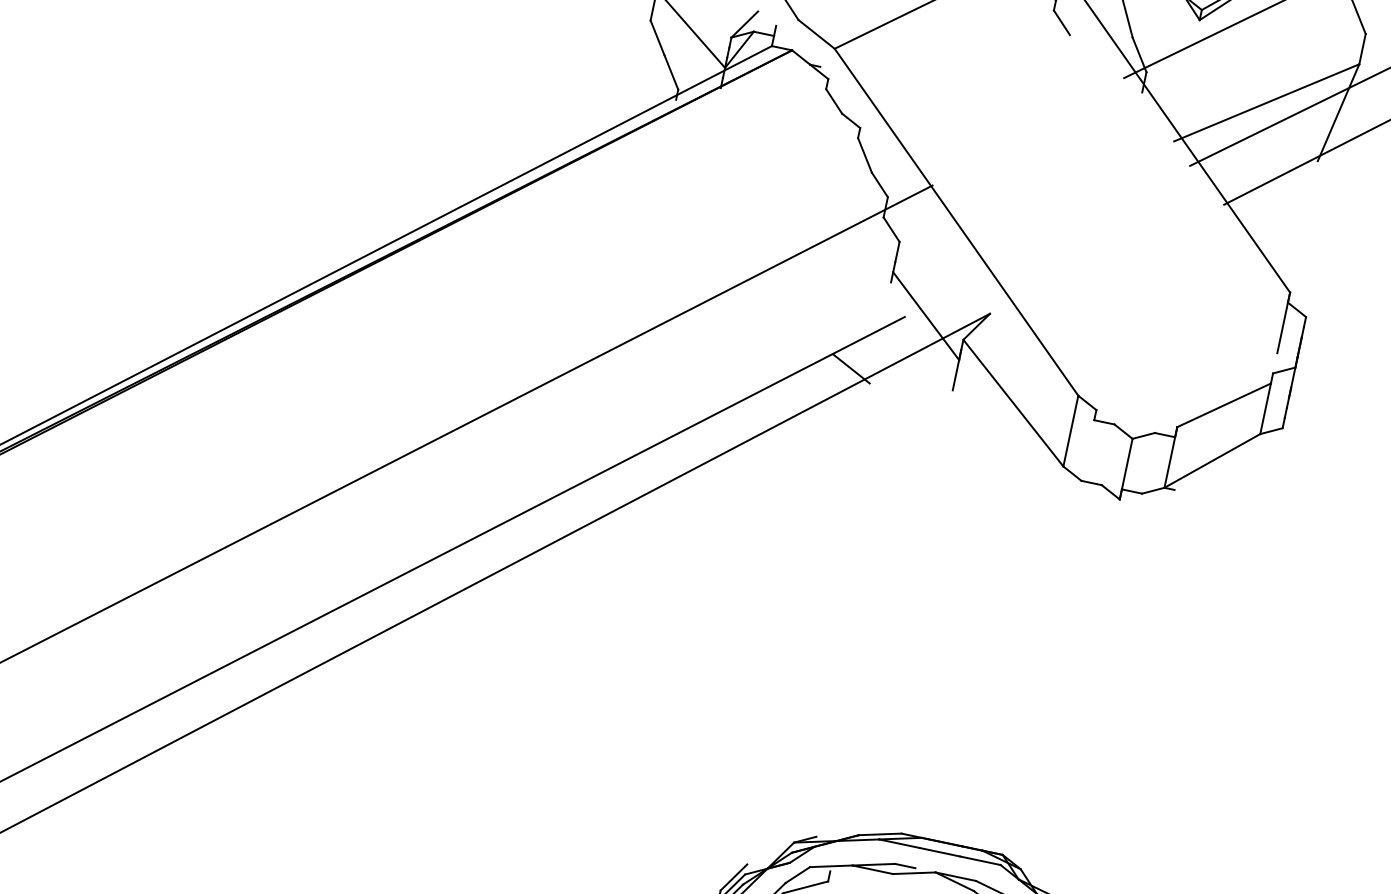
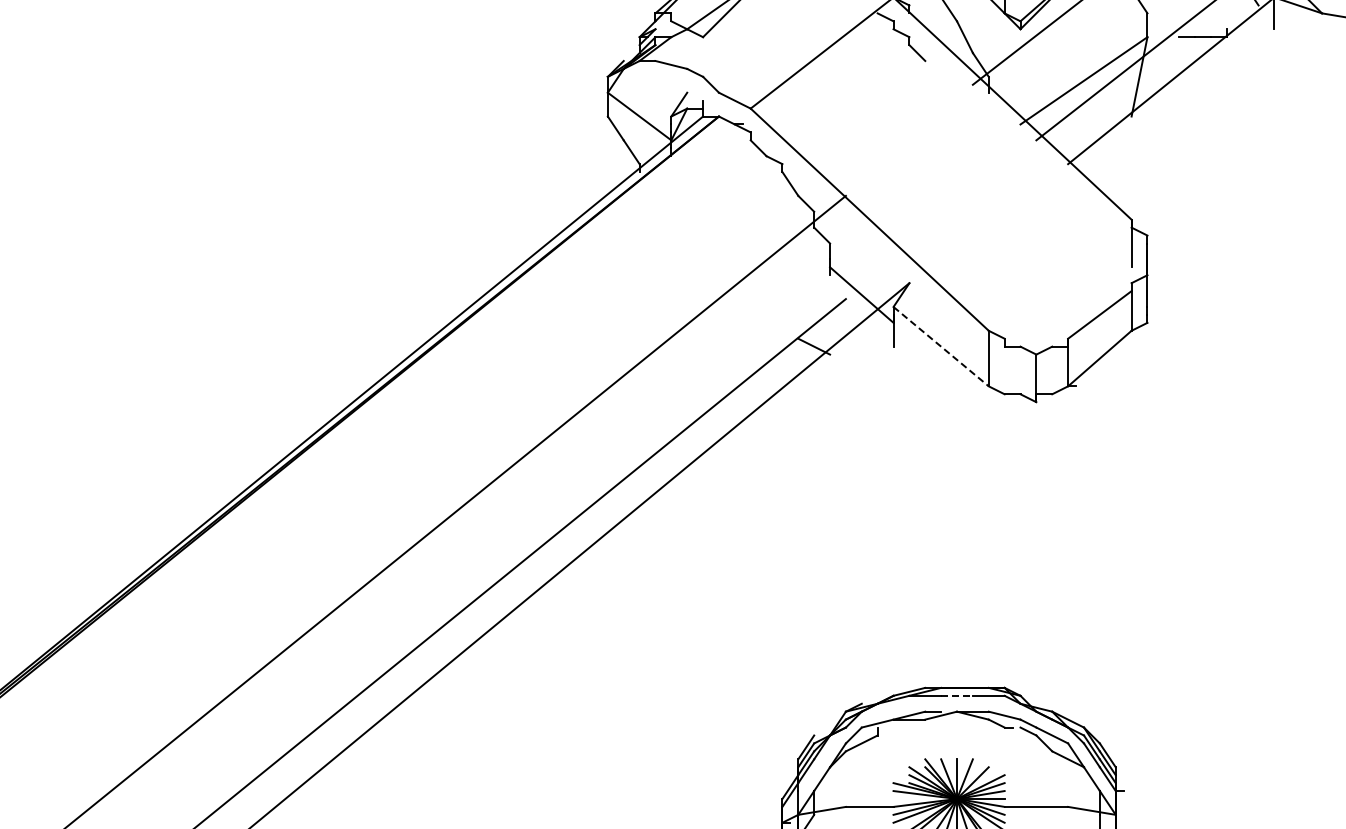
line: (1013, 403) -> (941, 346), solid -> dashed
line: (940, 851) -> (957, 695), solid -> dashed

